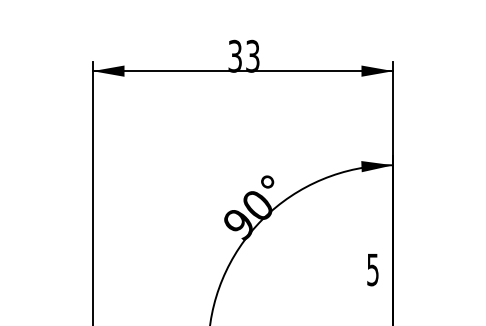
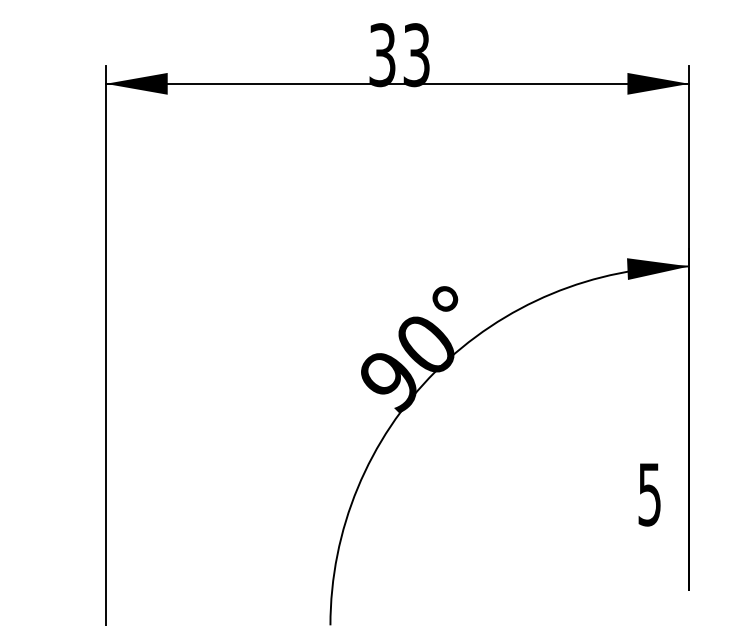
text: (372, 270) -> (648, 495), moved

